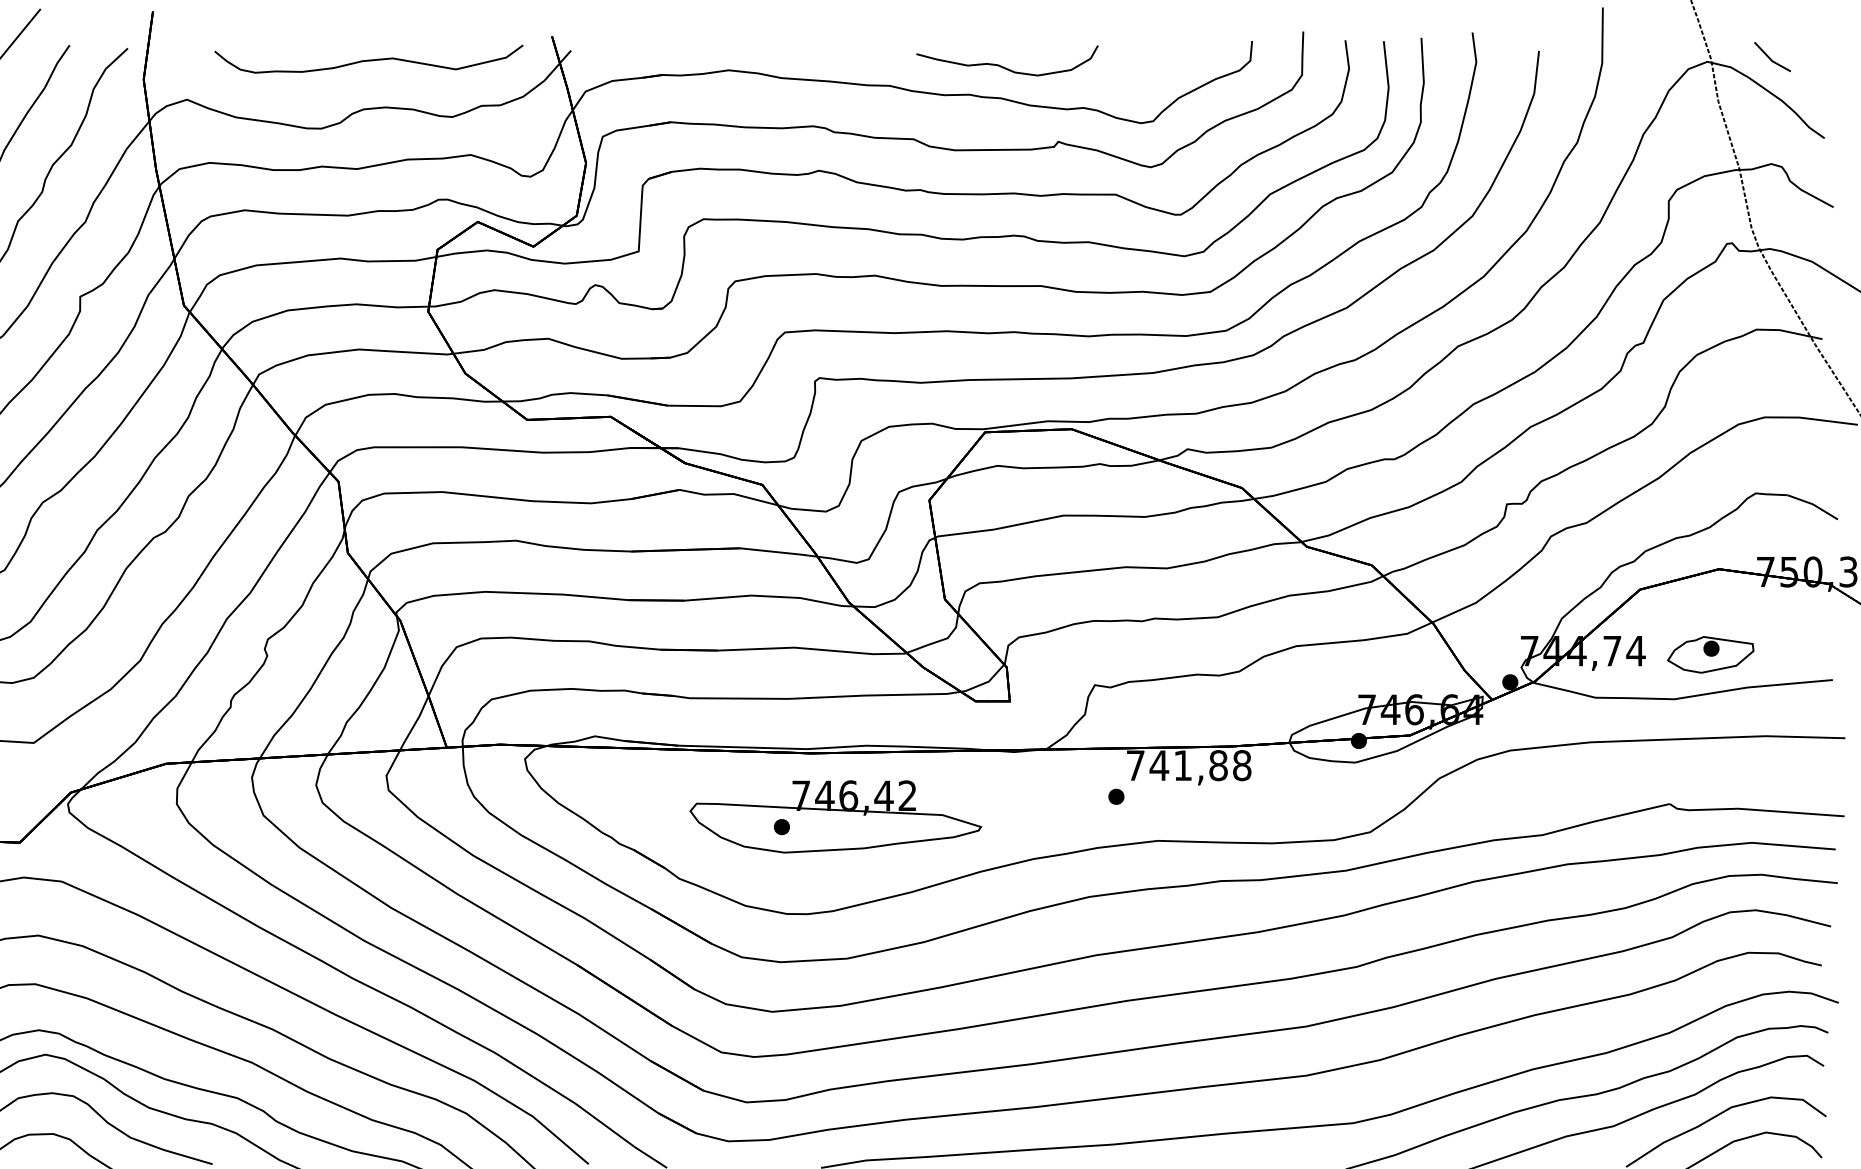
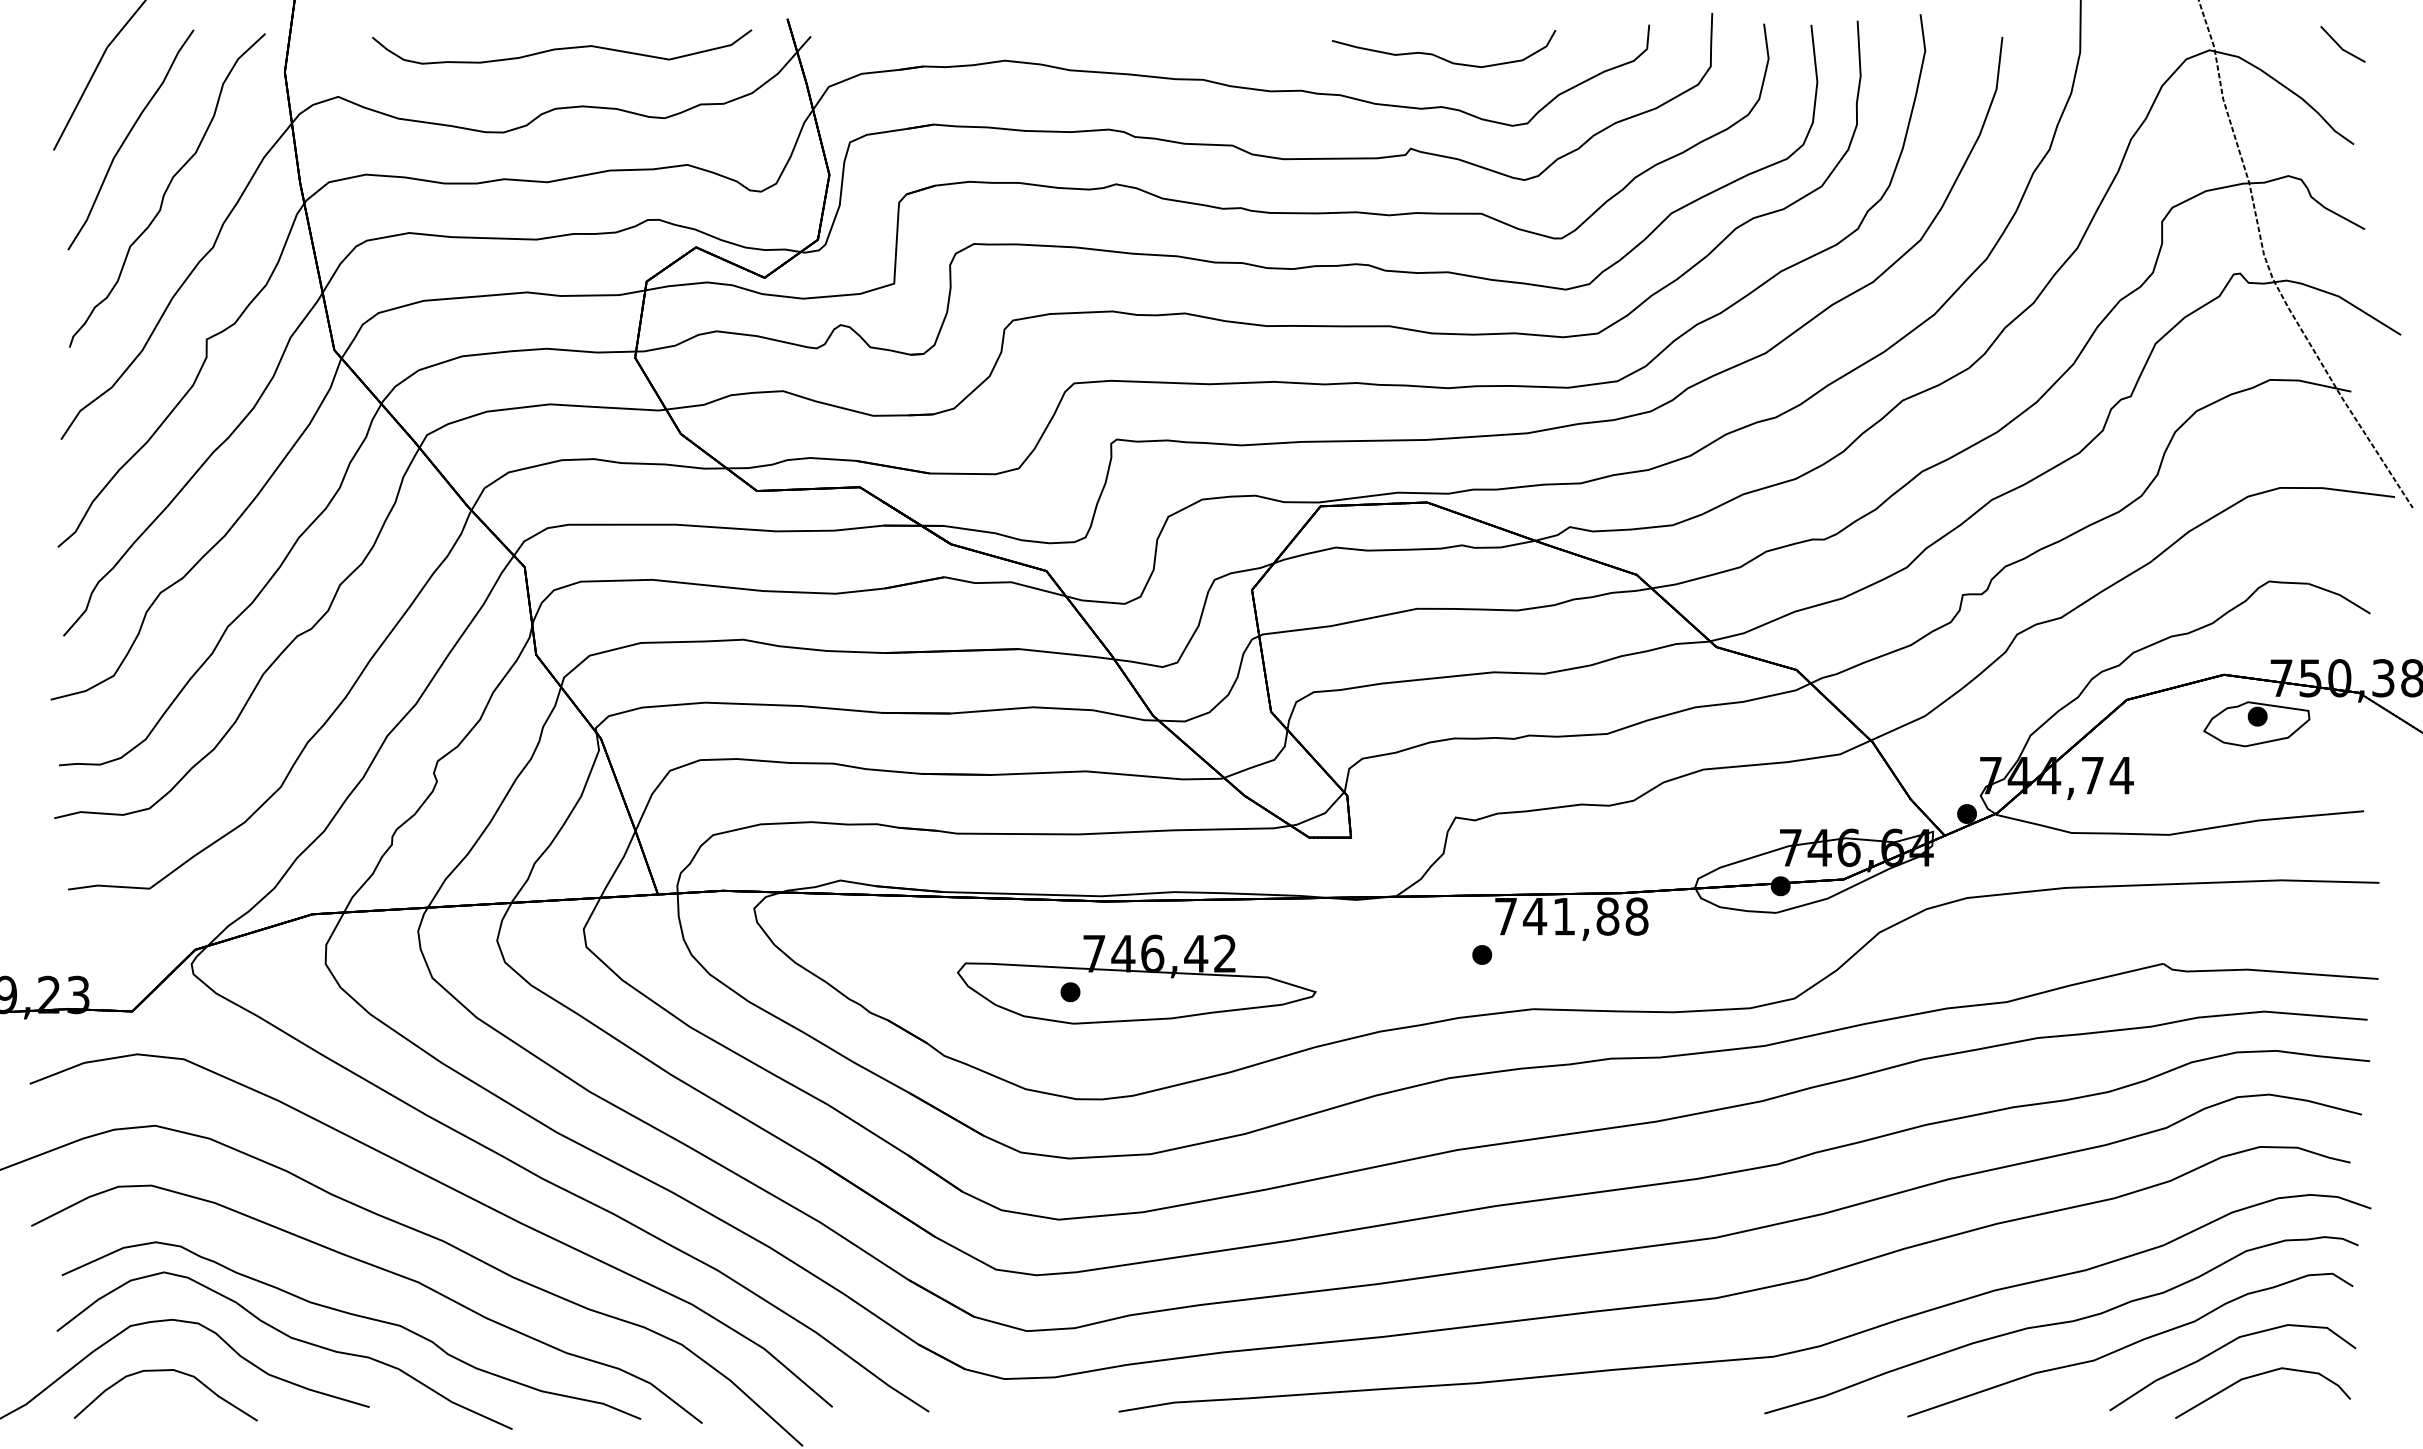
line: (1770, 57) -> (2340, 45), moved
part: (1006, 67) -> (1442, 57), moved
part: (1710, 655) -> (2256, 724), moved

